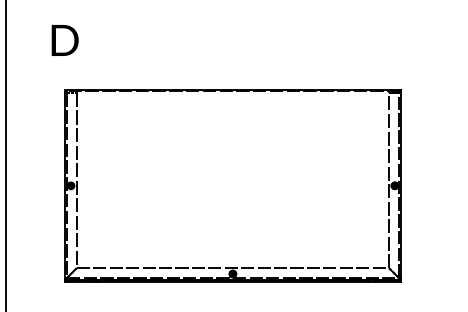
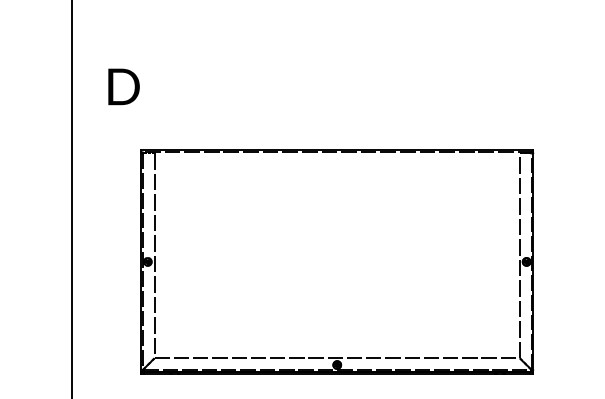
text: (64, 40) -> (123, 86), moved

